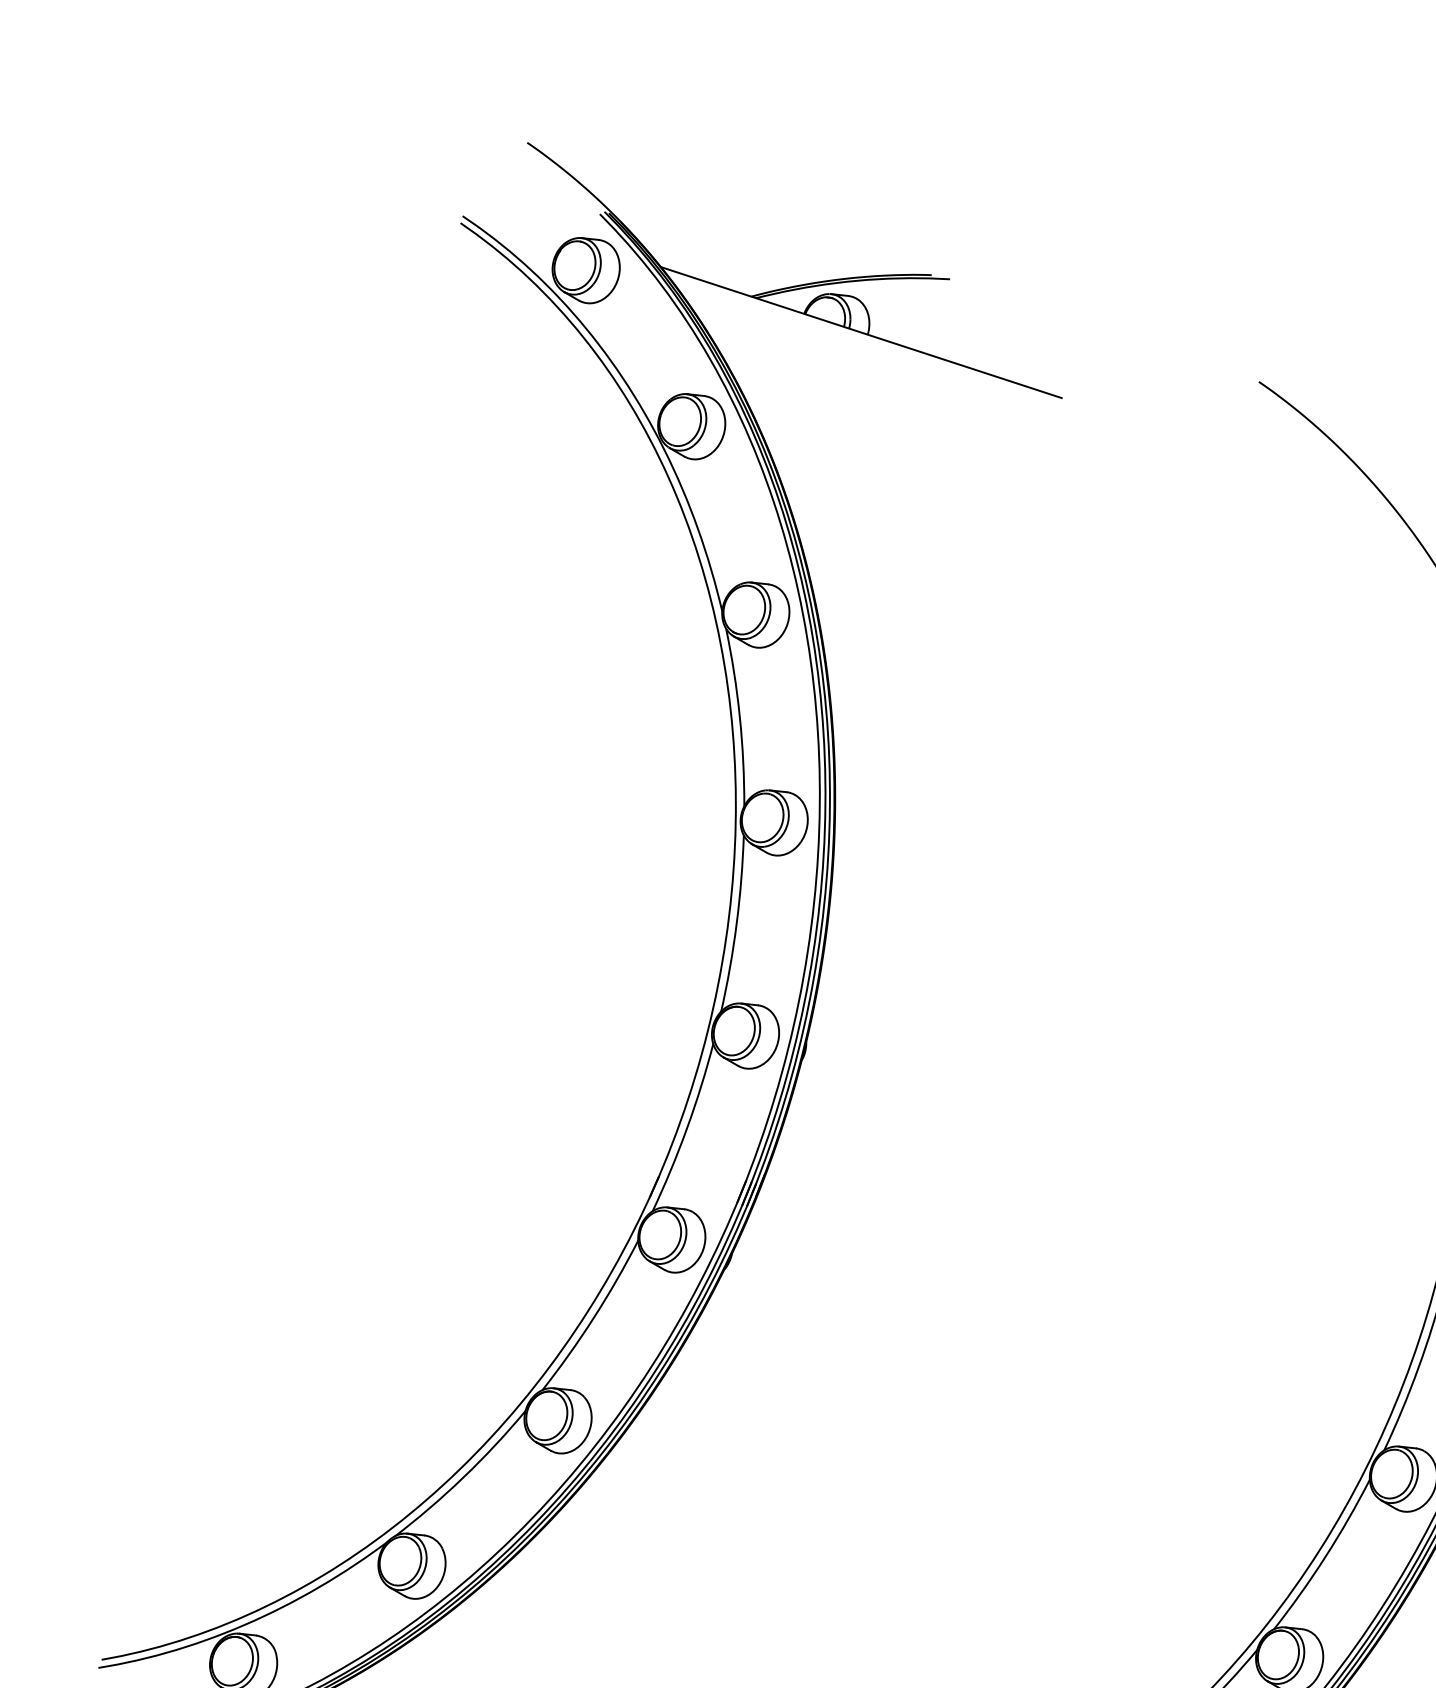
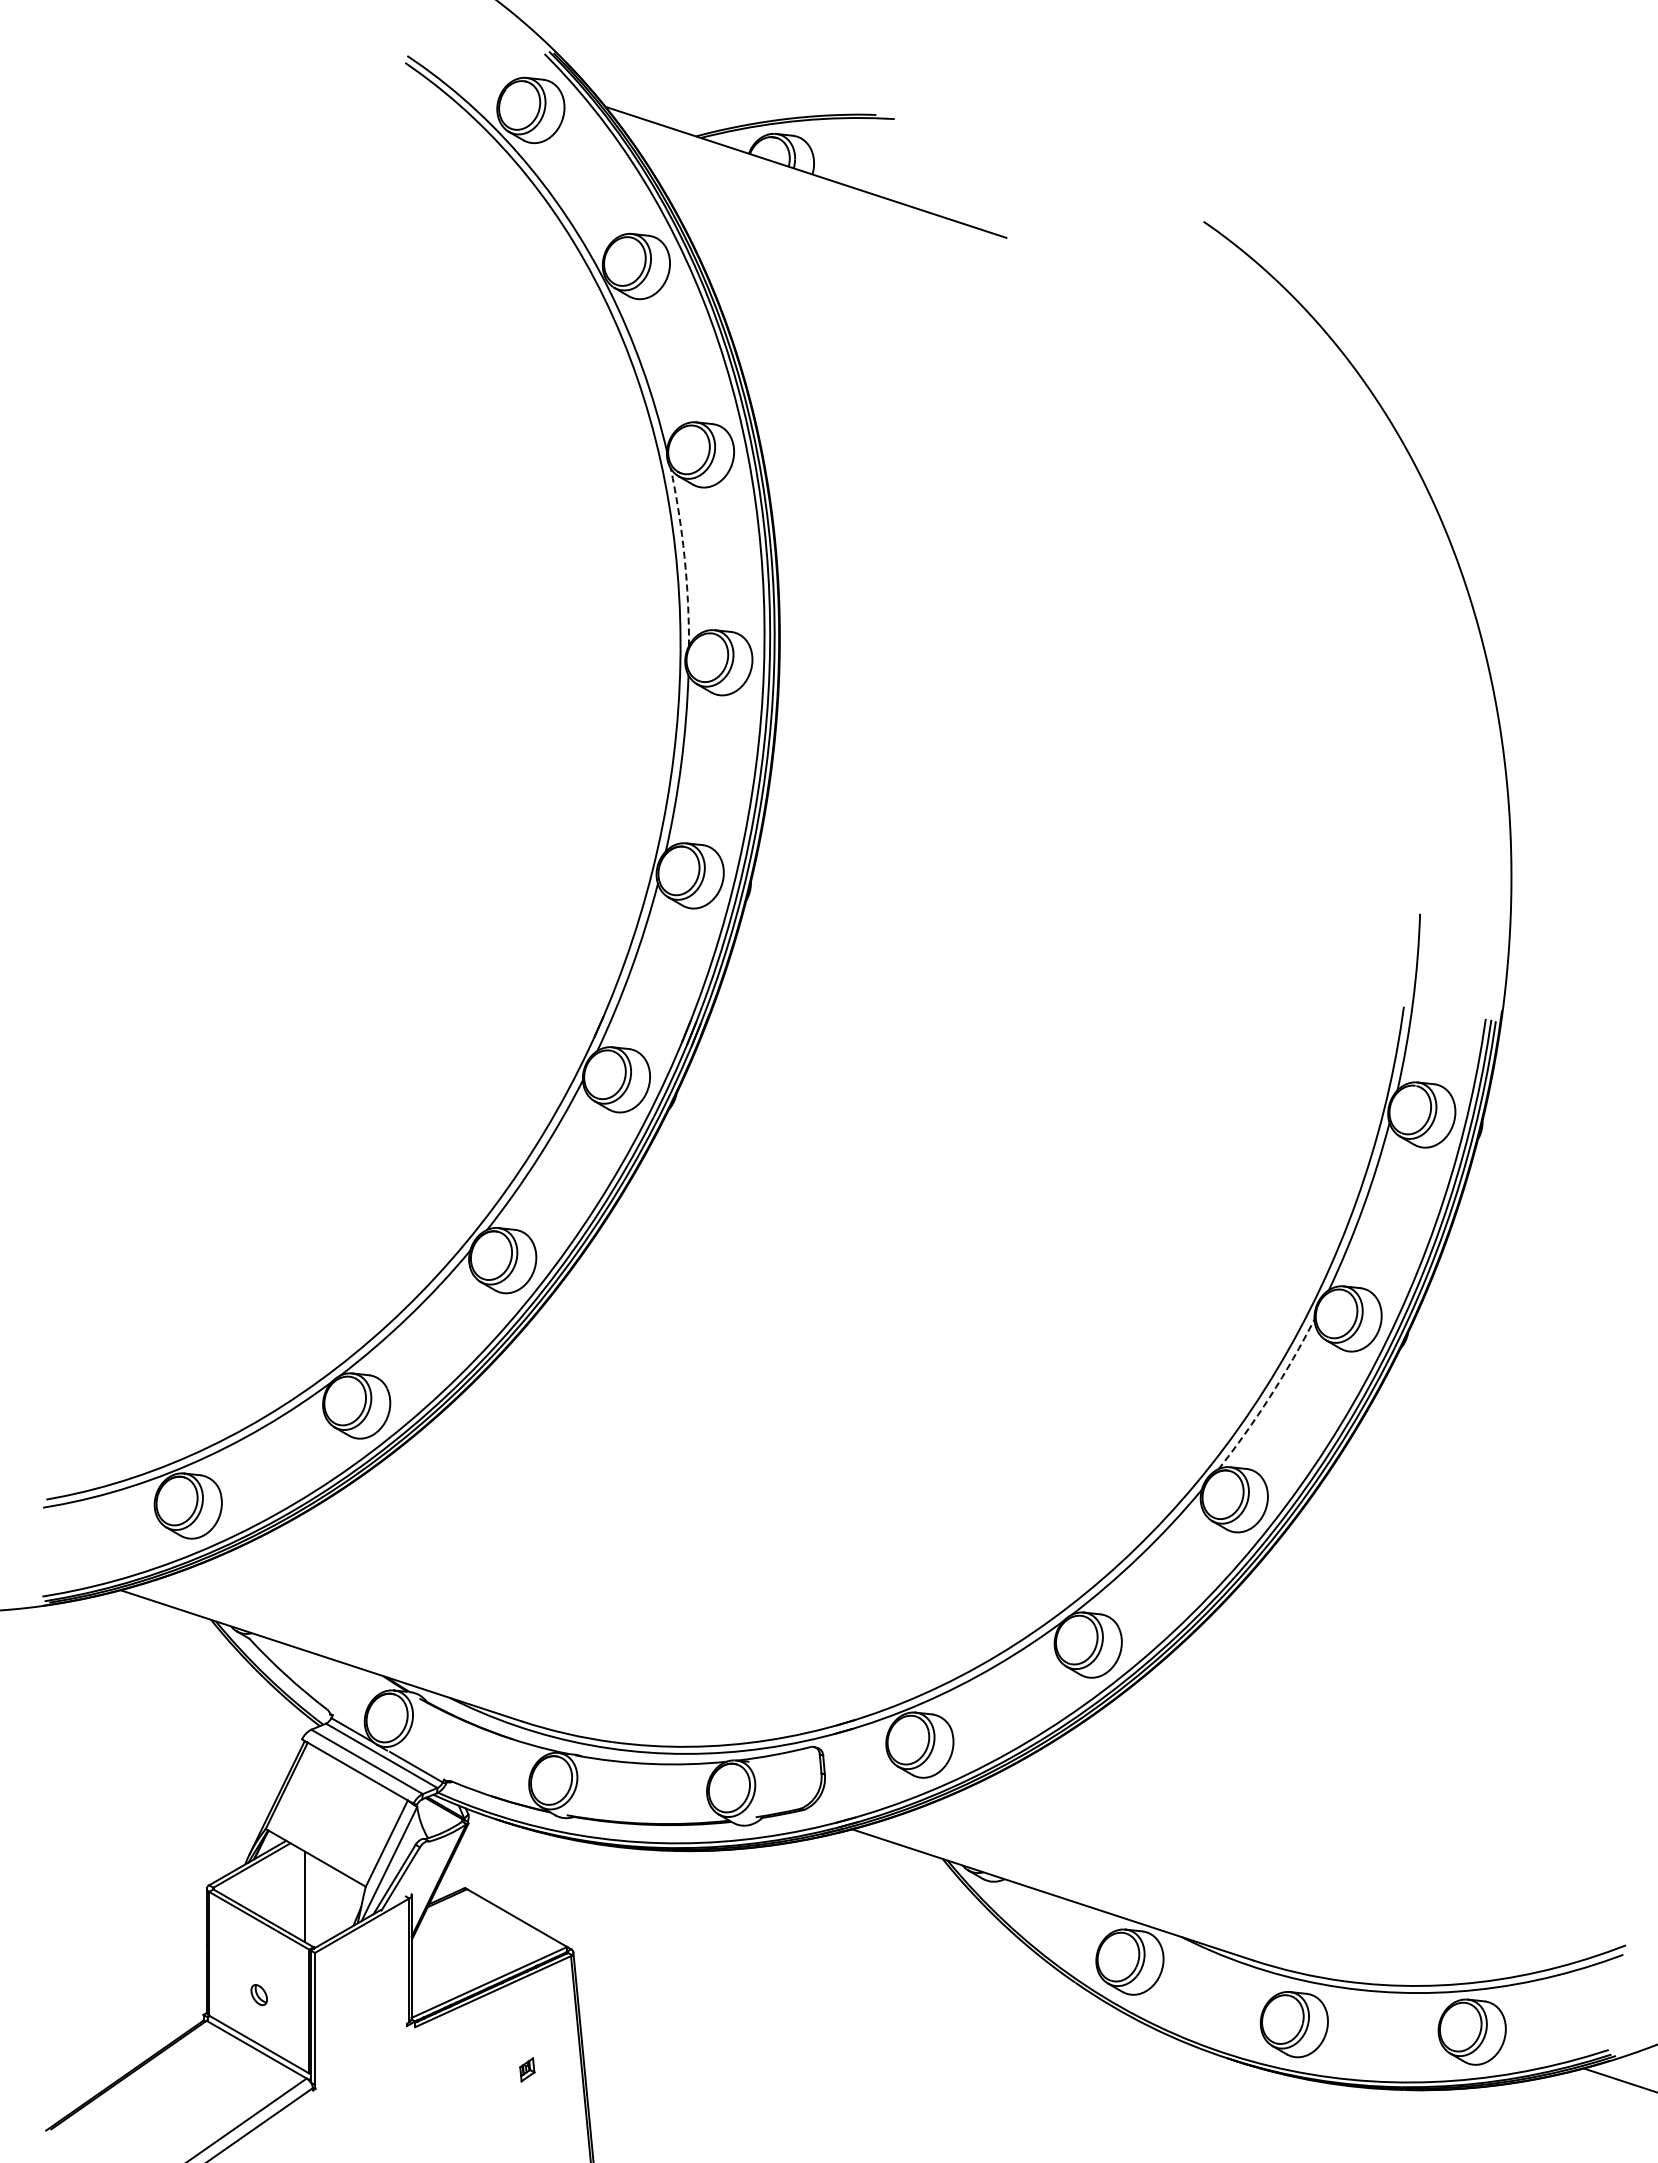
arc: (739, 716) -> (684, 556), solid -> dashed
arc: (1325, 1556) -> (1270, 1396), solid -> dashed

